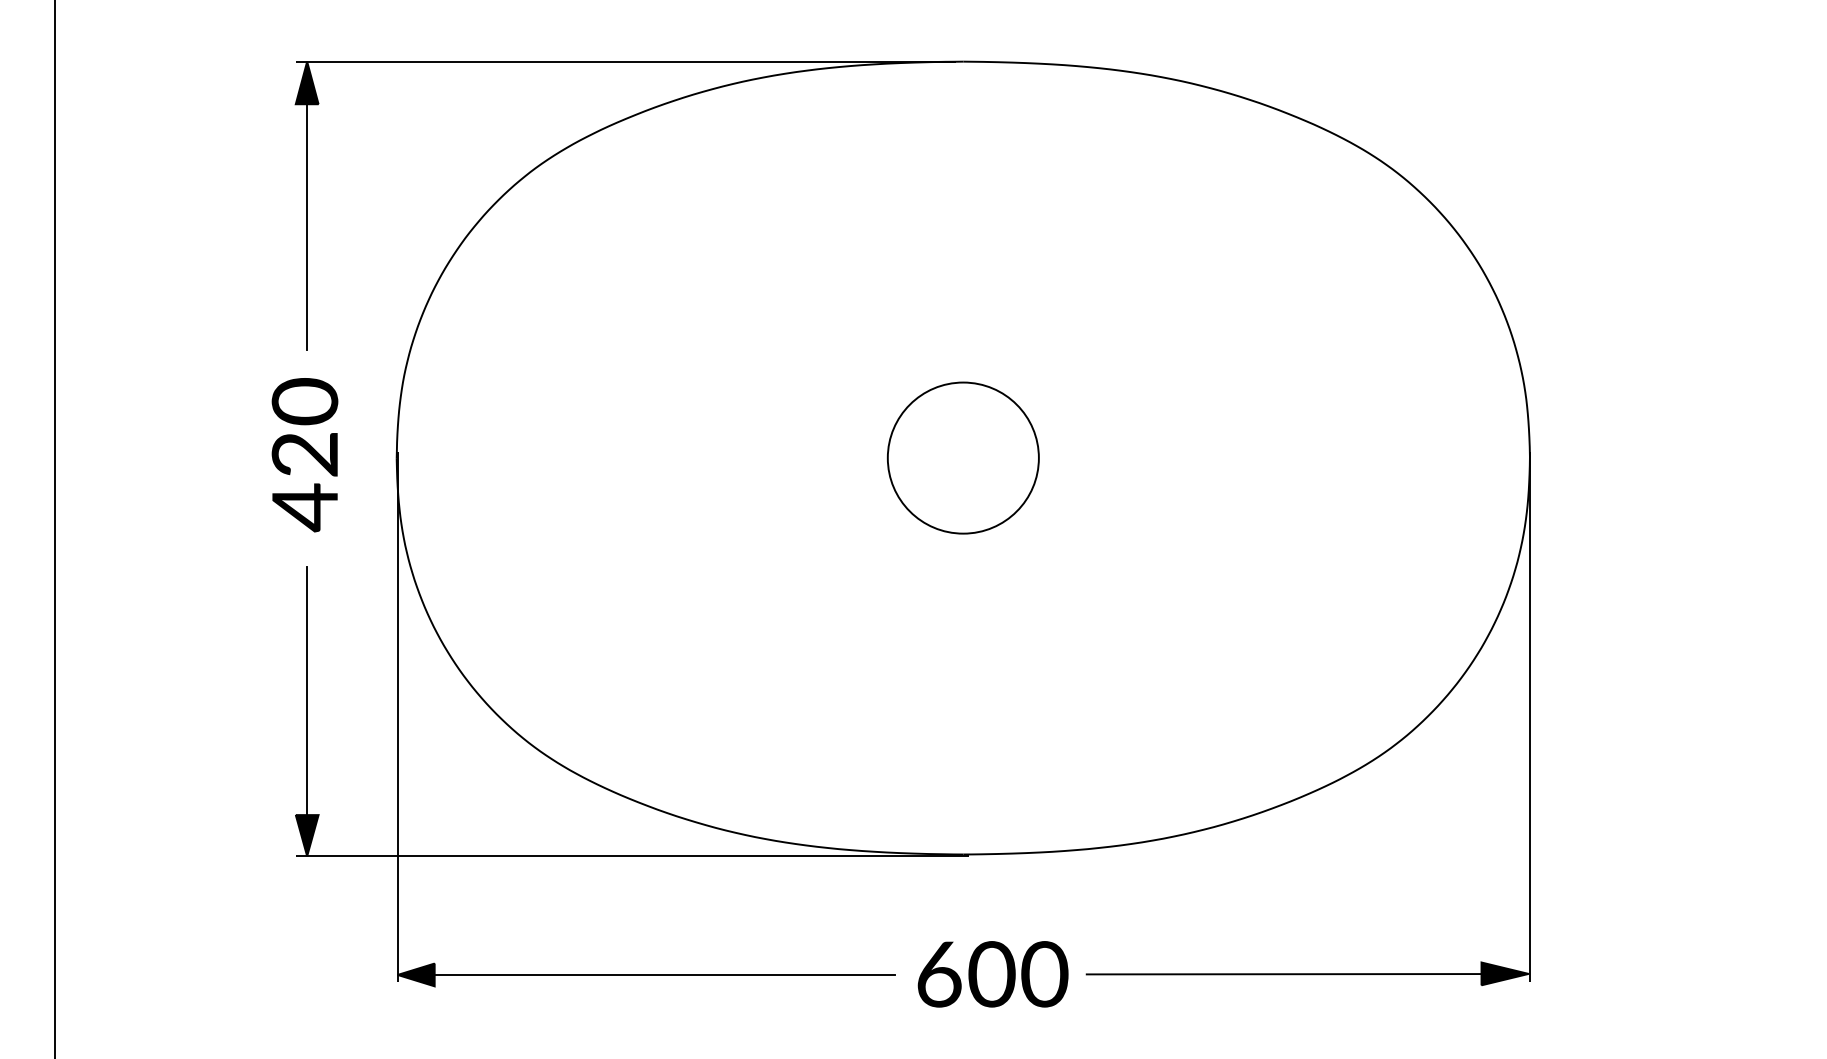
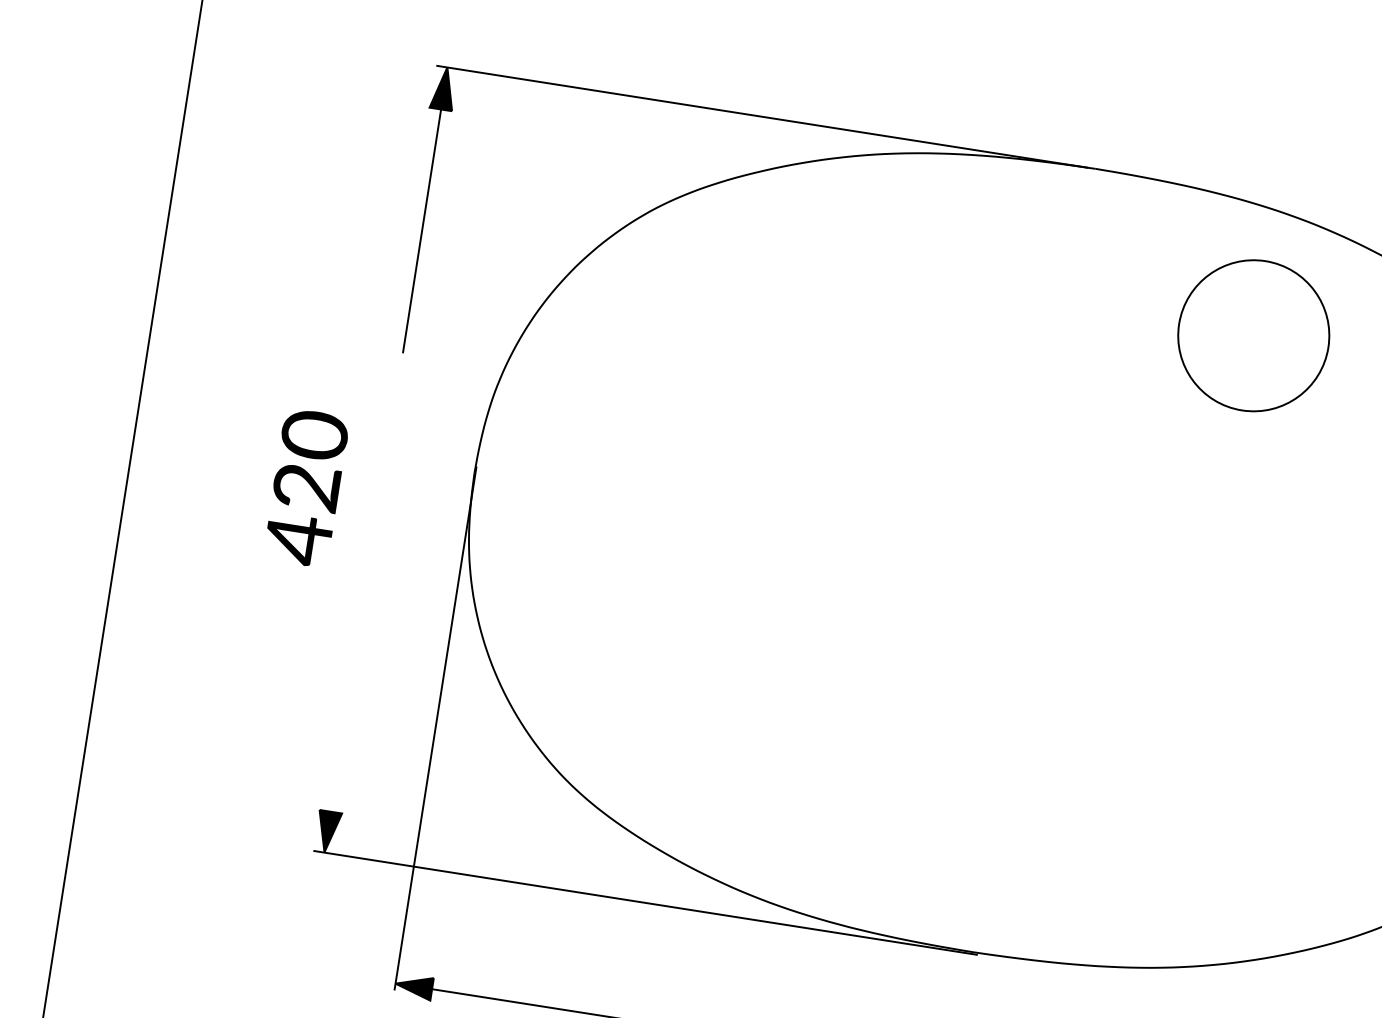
text: (304, 455) -> (305, 488), moved
part: (962, 457) -> (1253, 335), moved
line: (307, 694) -> (349, 692), removed

